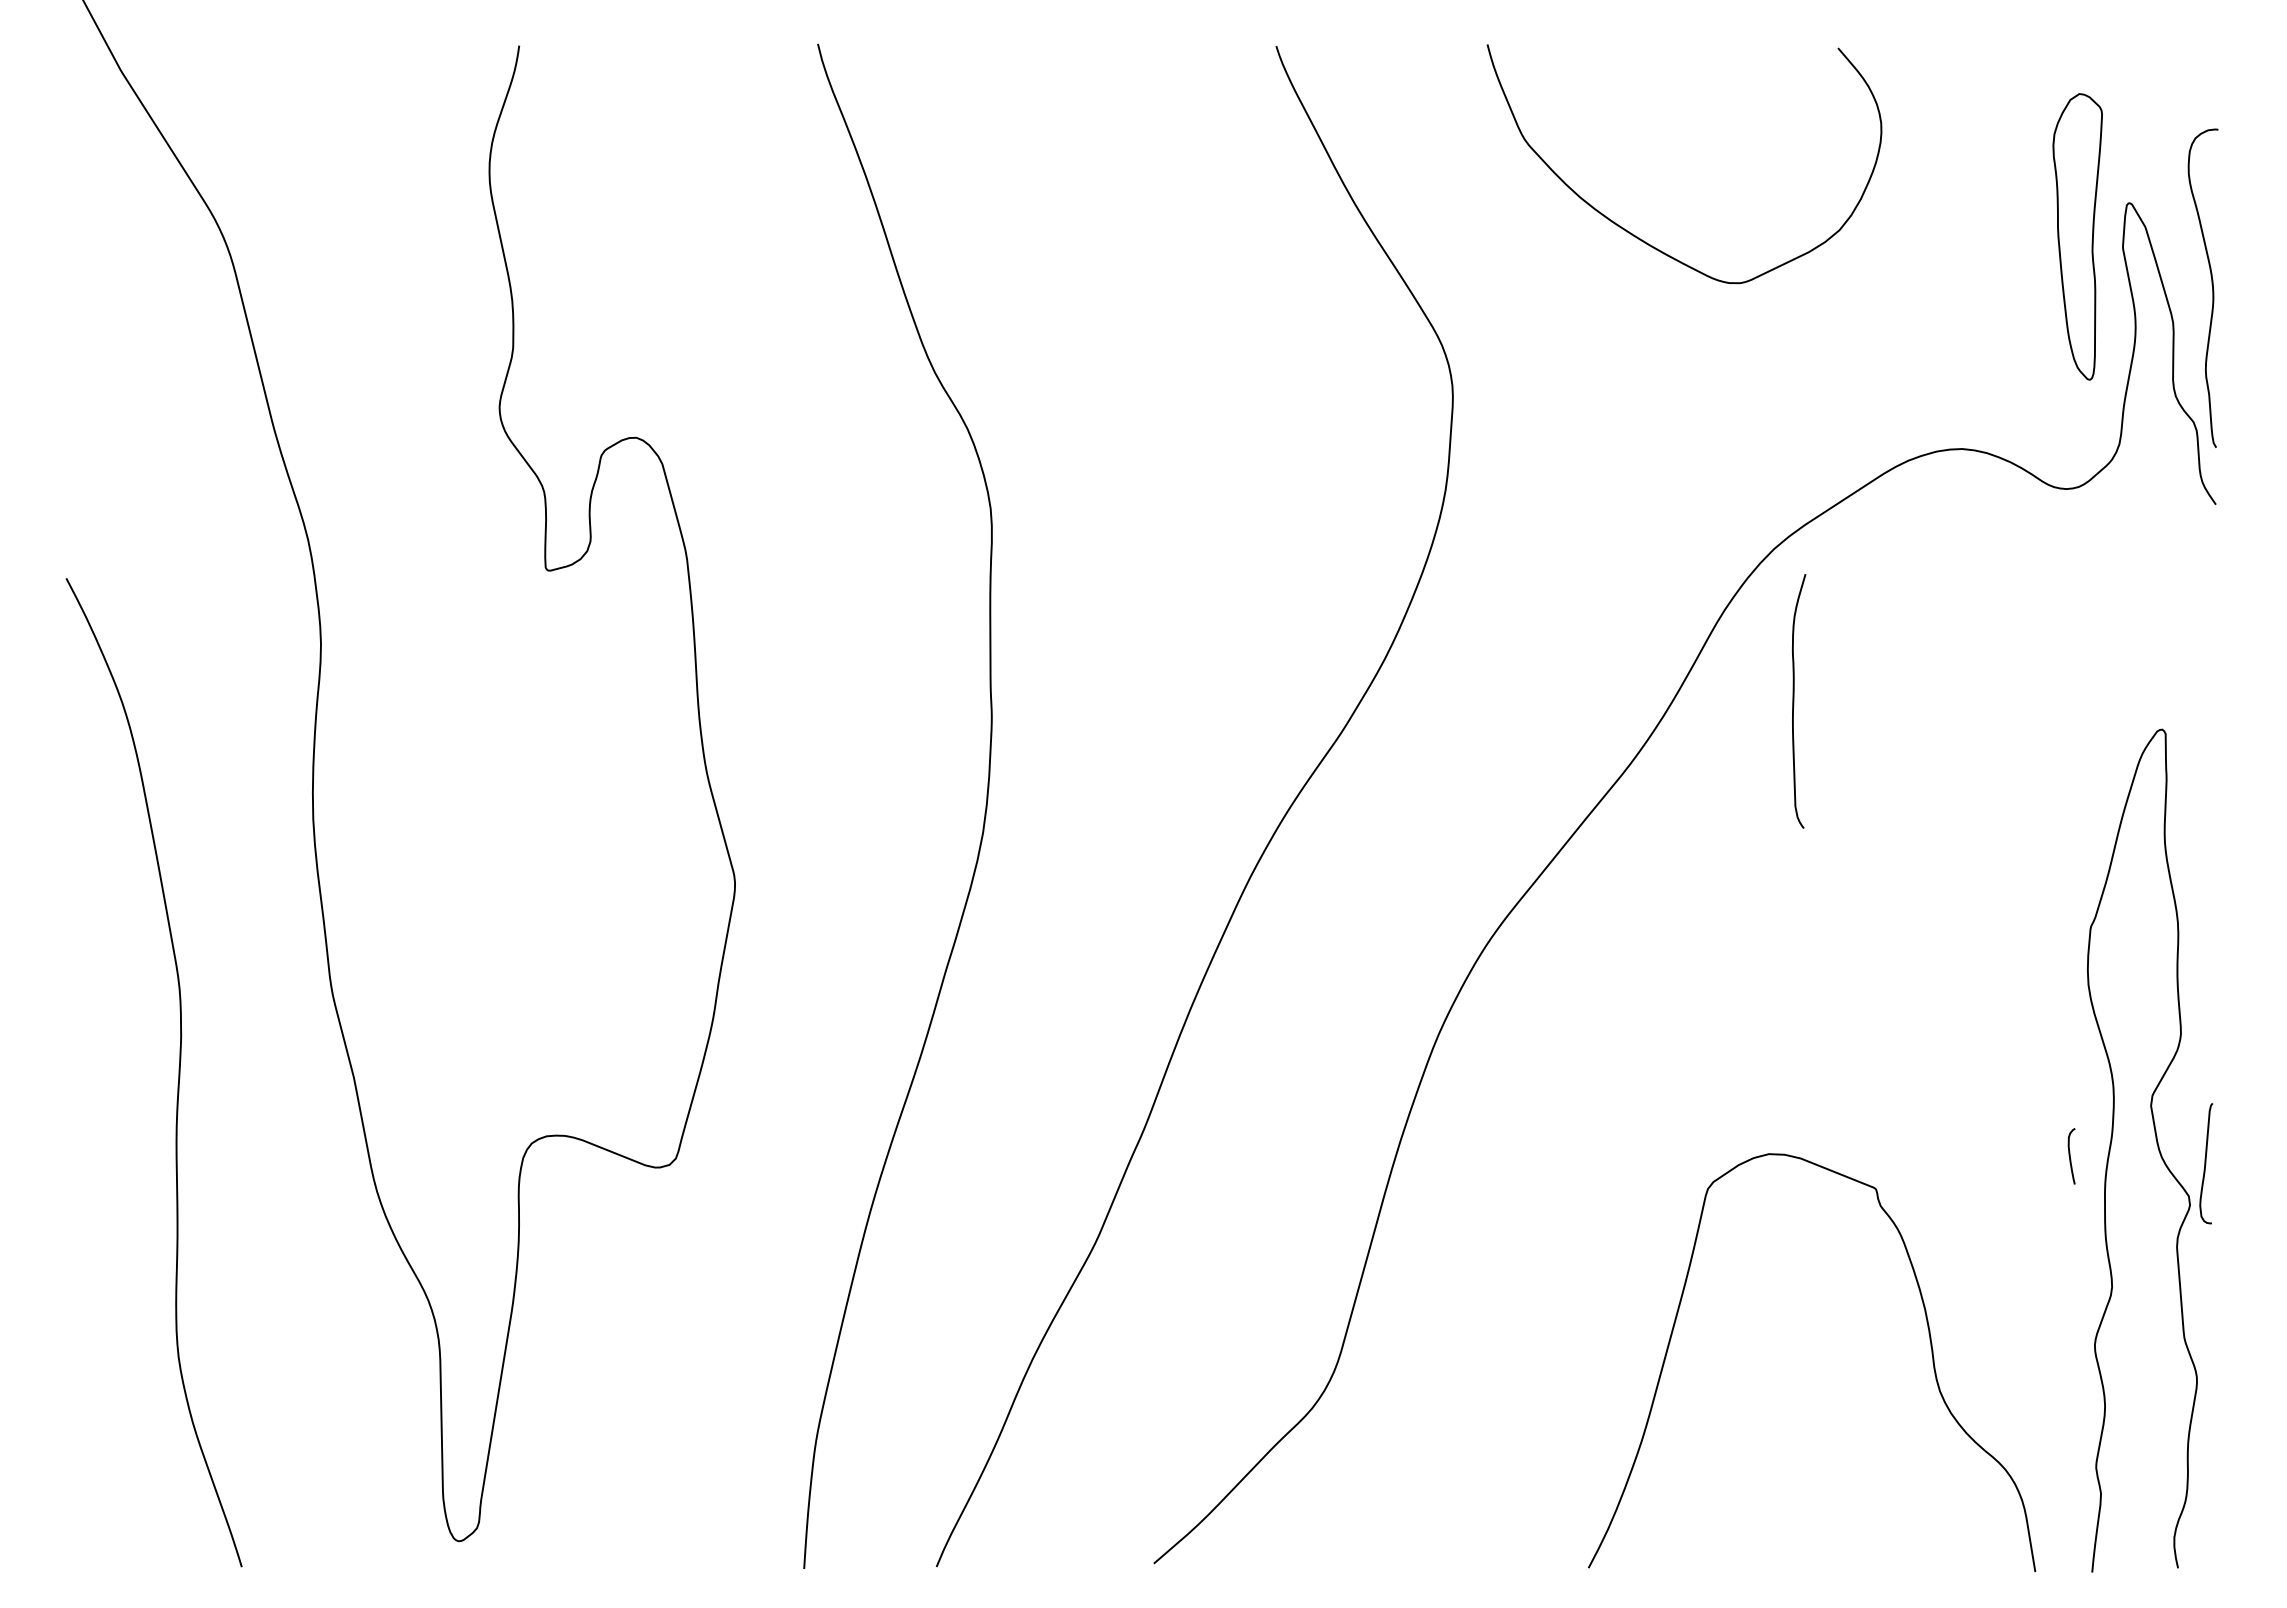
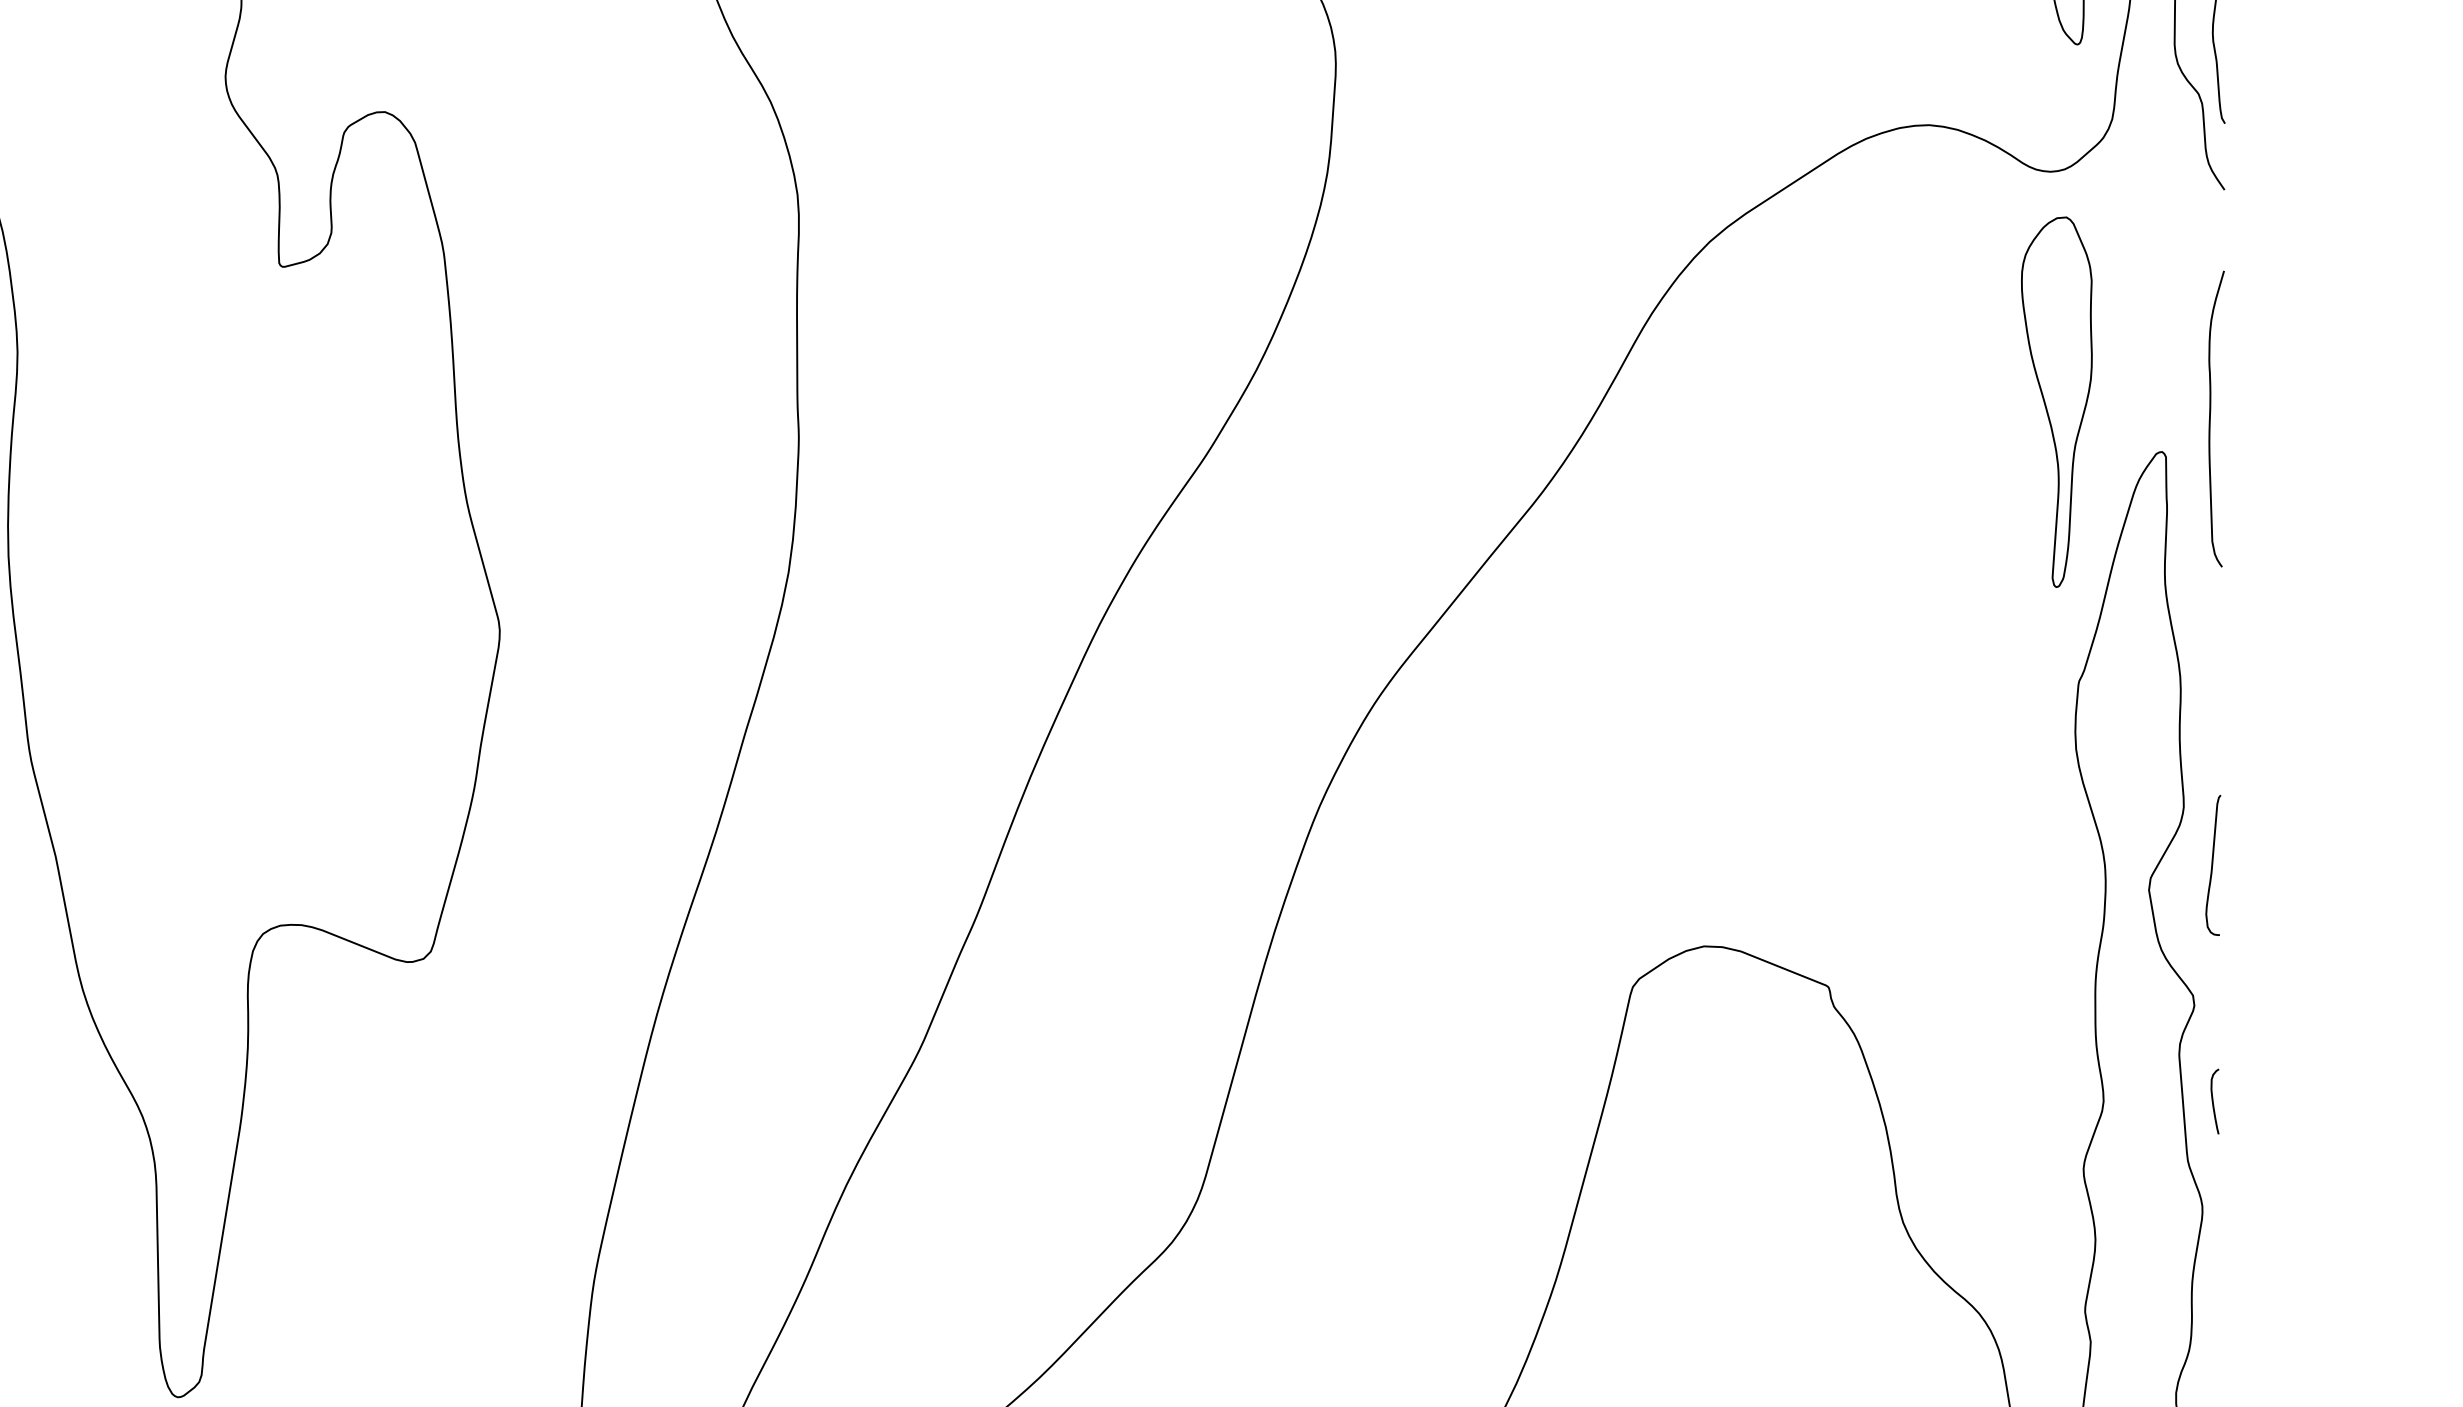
part: (2071, 686) -> (2056, 401), added
curve: (1794, 701) -> (2211, 419), moved
curve: (2070, 1156) -> (2213, 1101), moved
curve: (2206, 1163) -> (2213, 865), moved

